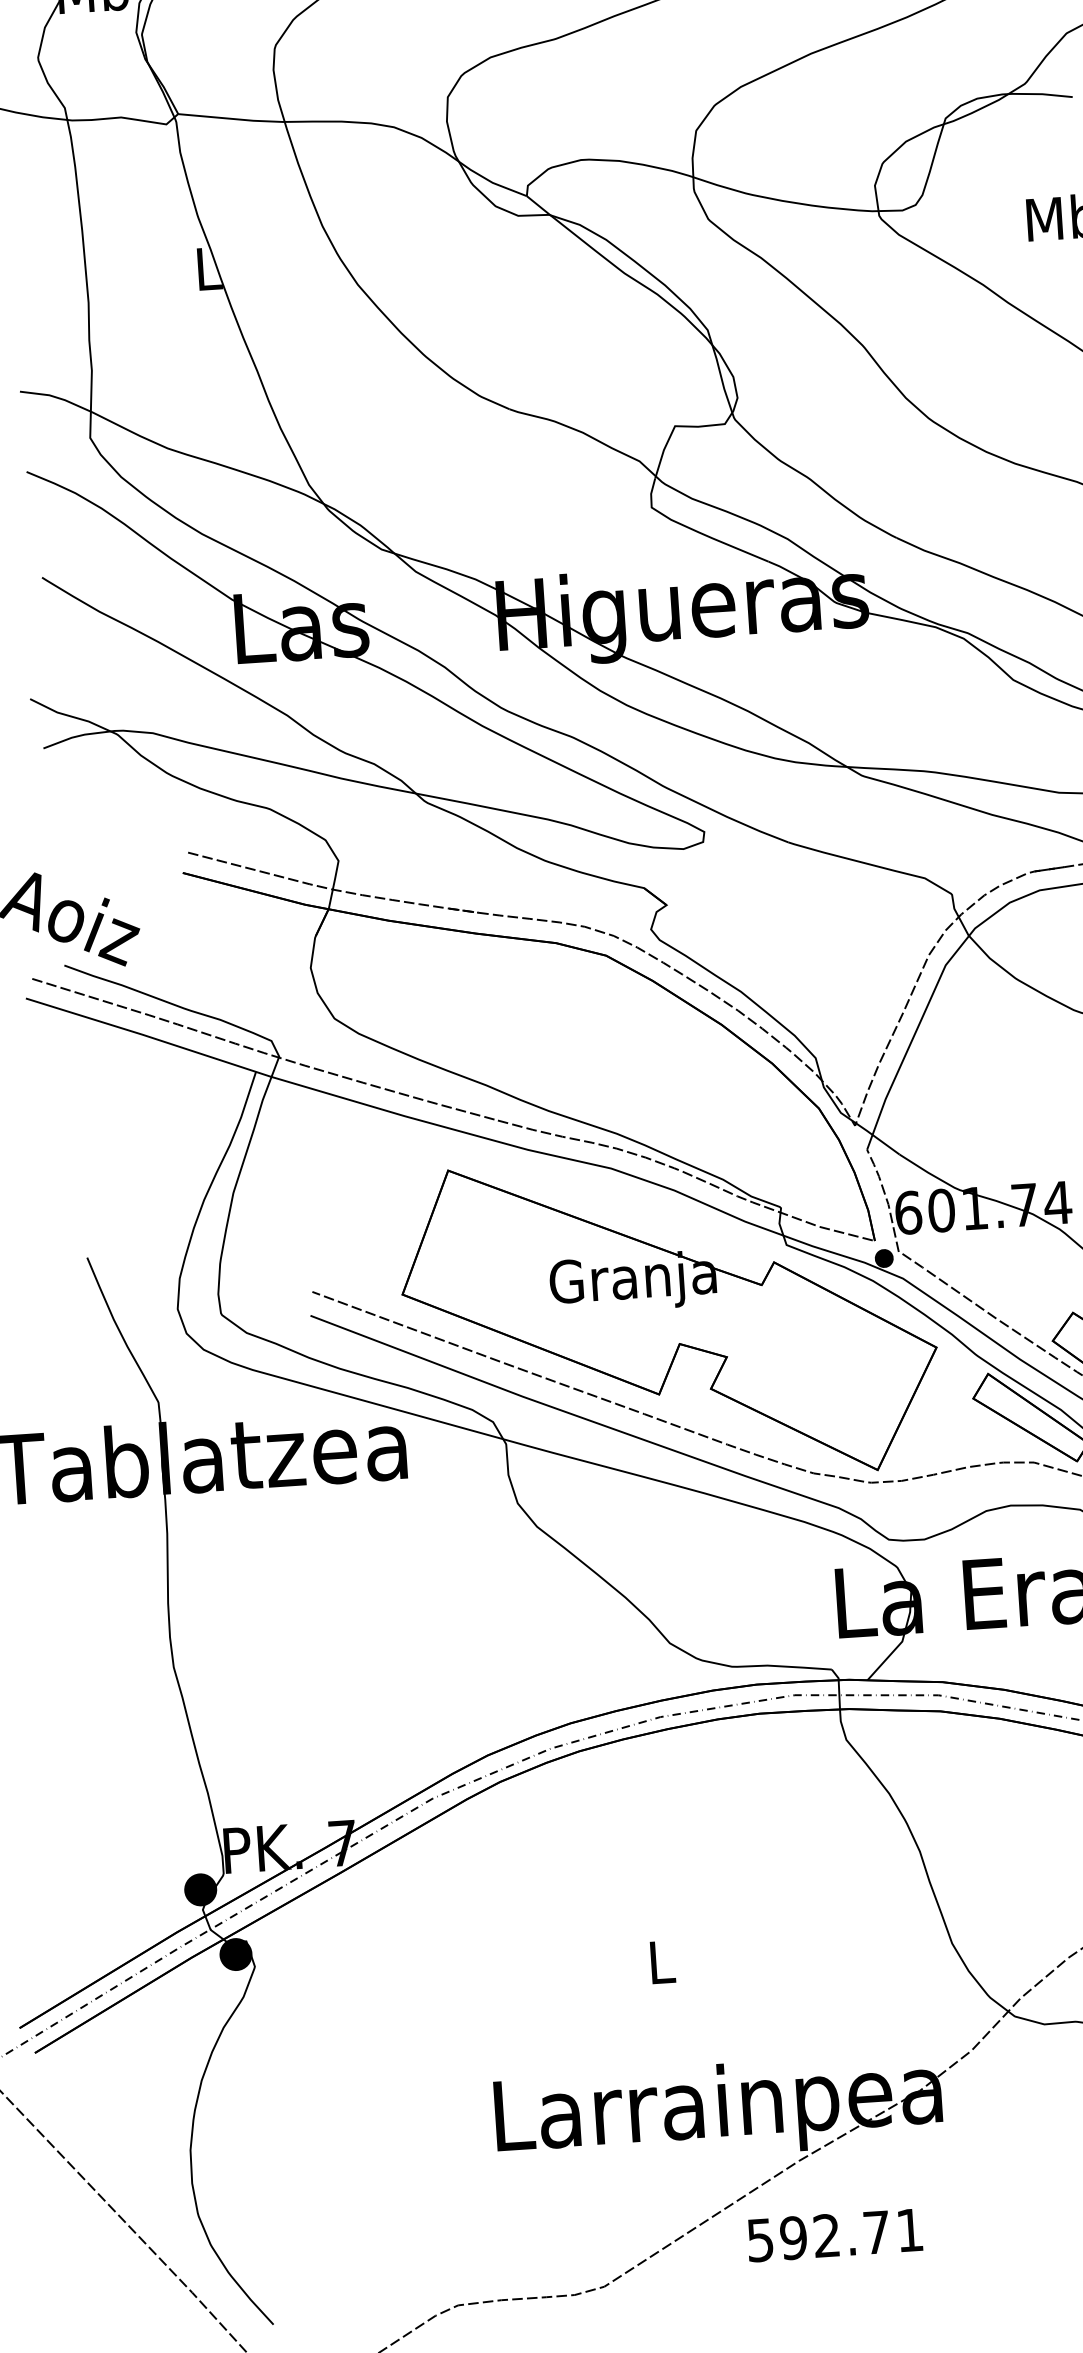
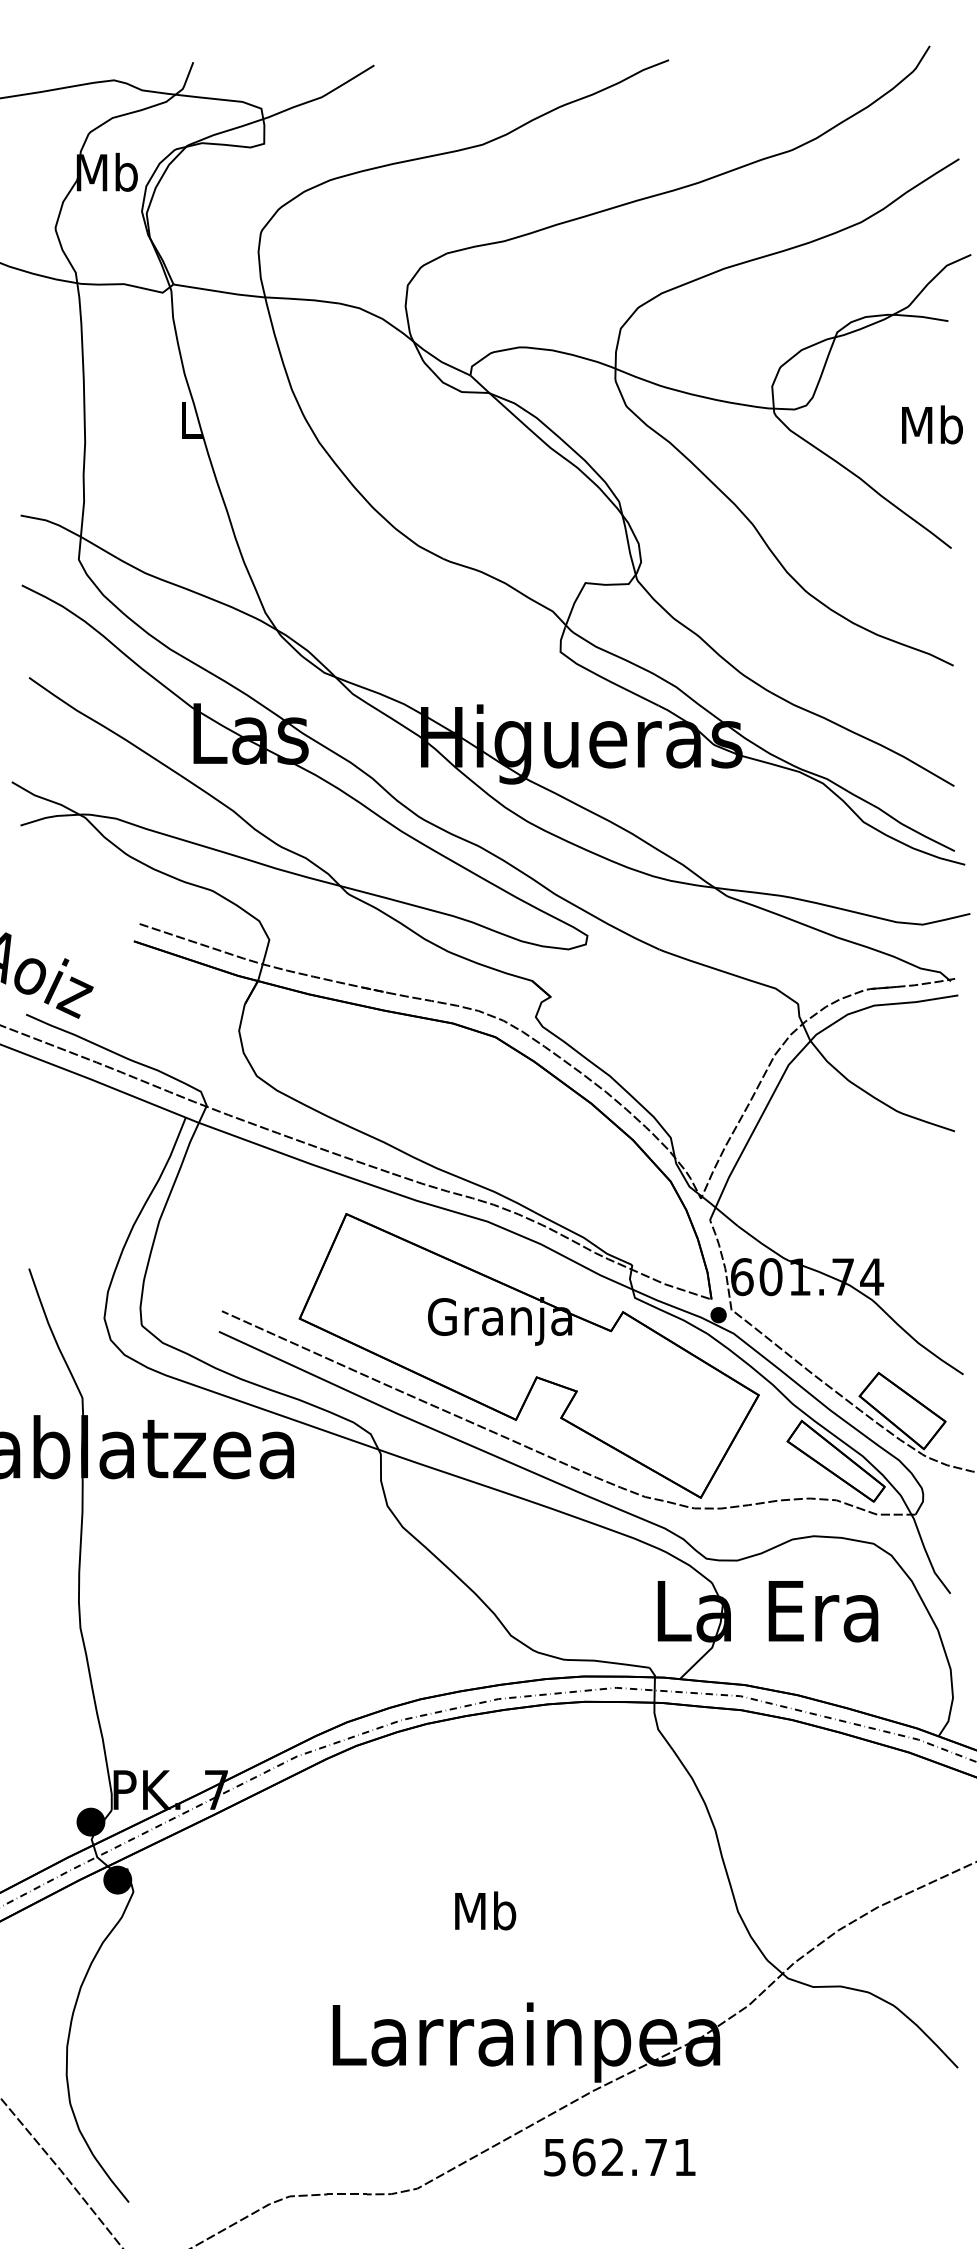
text: (661, 1961) -> (485, 1910), L -> Mb
text: (793, 2238) -> (583, 2157), 592.71 -> 562.71

